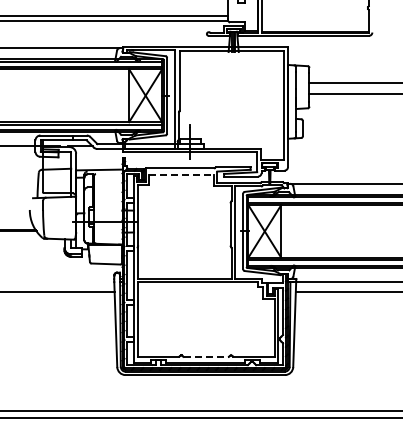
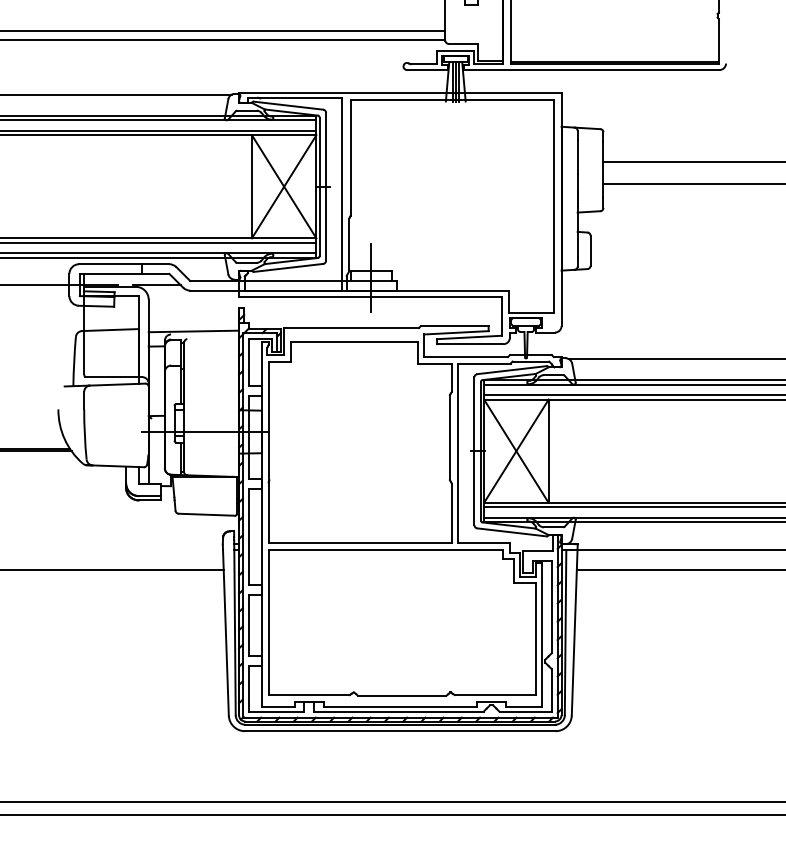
line: (181, 175) -> (354, 342), dashed -> solid
line: (206, 356) -> (402, 694), dashed -> solid

